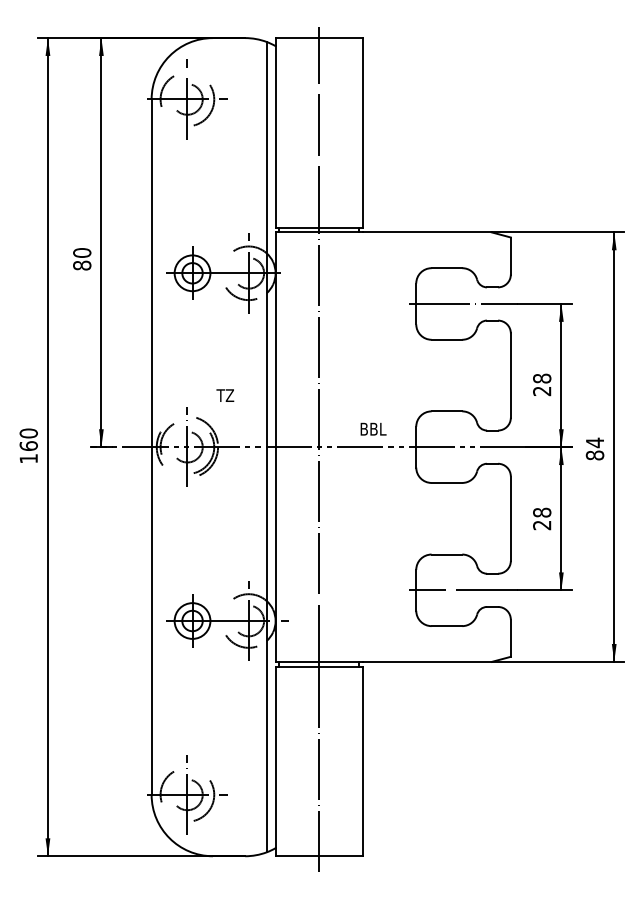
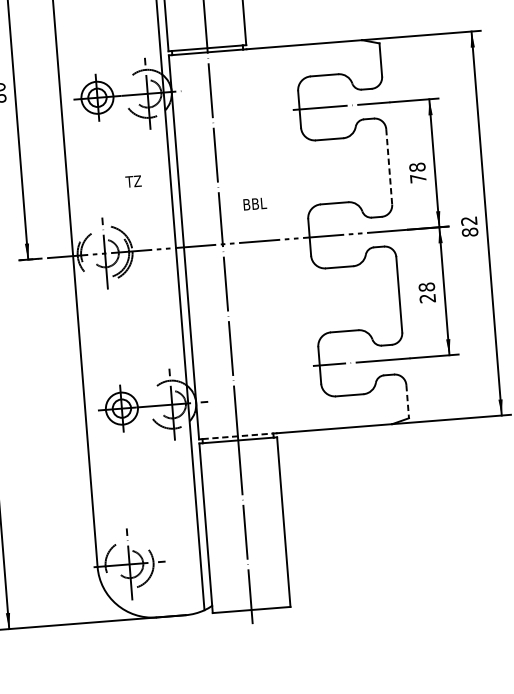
line: (510, 376) -> (388, 167), solid -> dashed
text: (542, 391) -> (418, 178), 28 -> 78
text: (225, 395) -> (133, 181), moved
text: (373, 428) -> (255, 203), moved
text: (594, 442) -> (468, 220), 84 -> 82
line: (510, 638) -> (407, 401), solid -> dashed
line: (319, 661) -> (238, 435), solid -> dashed

